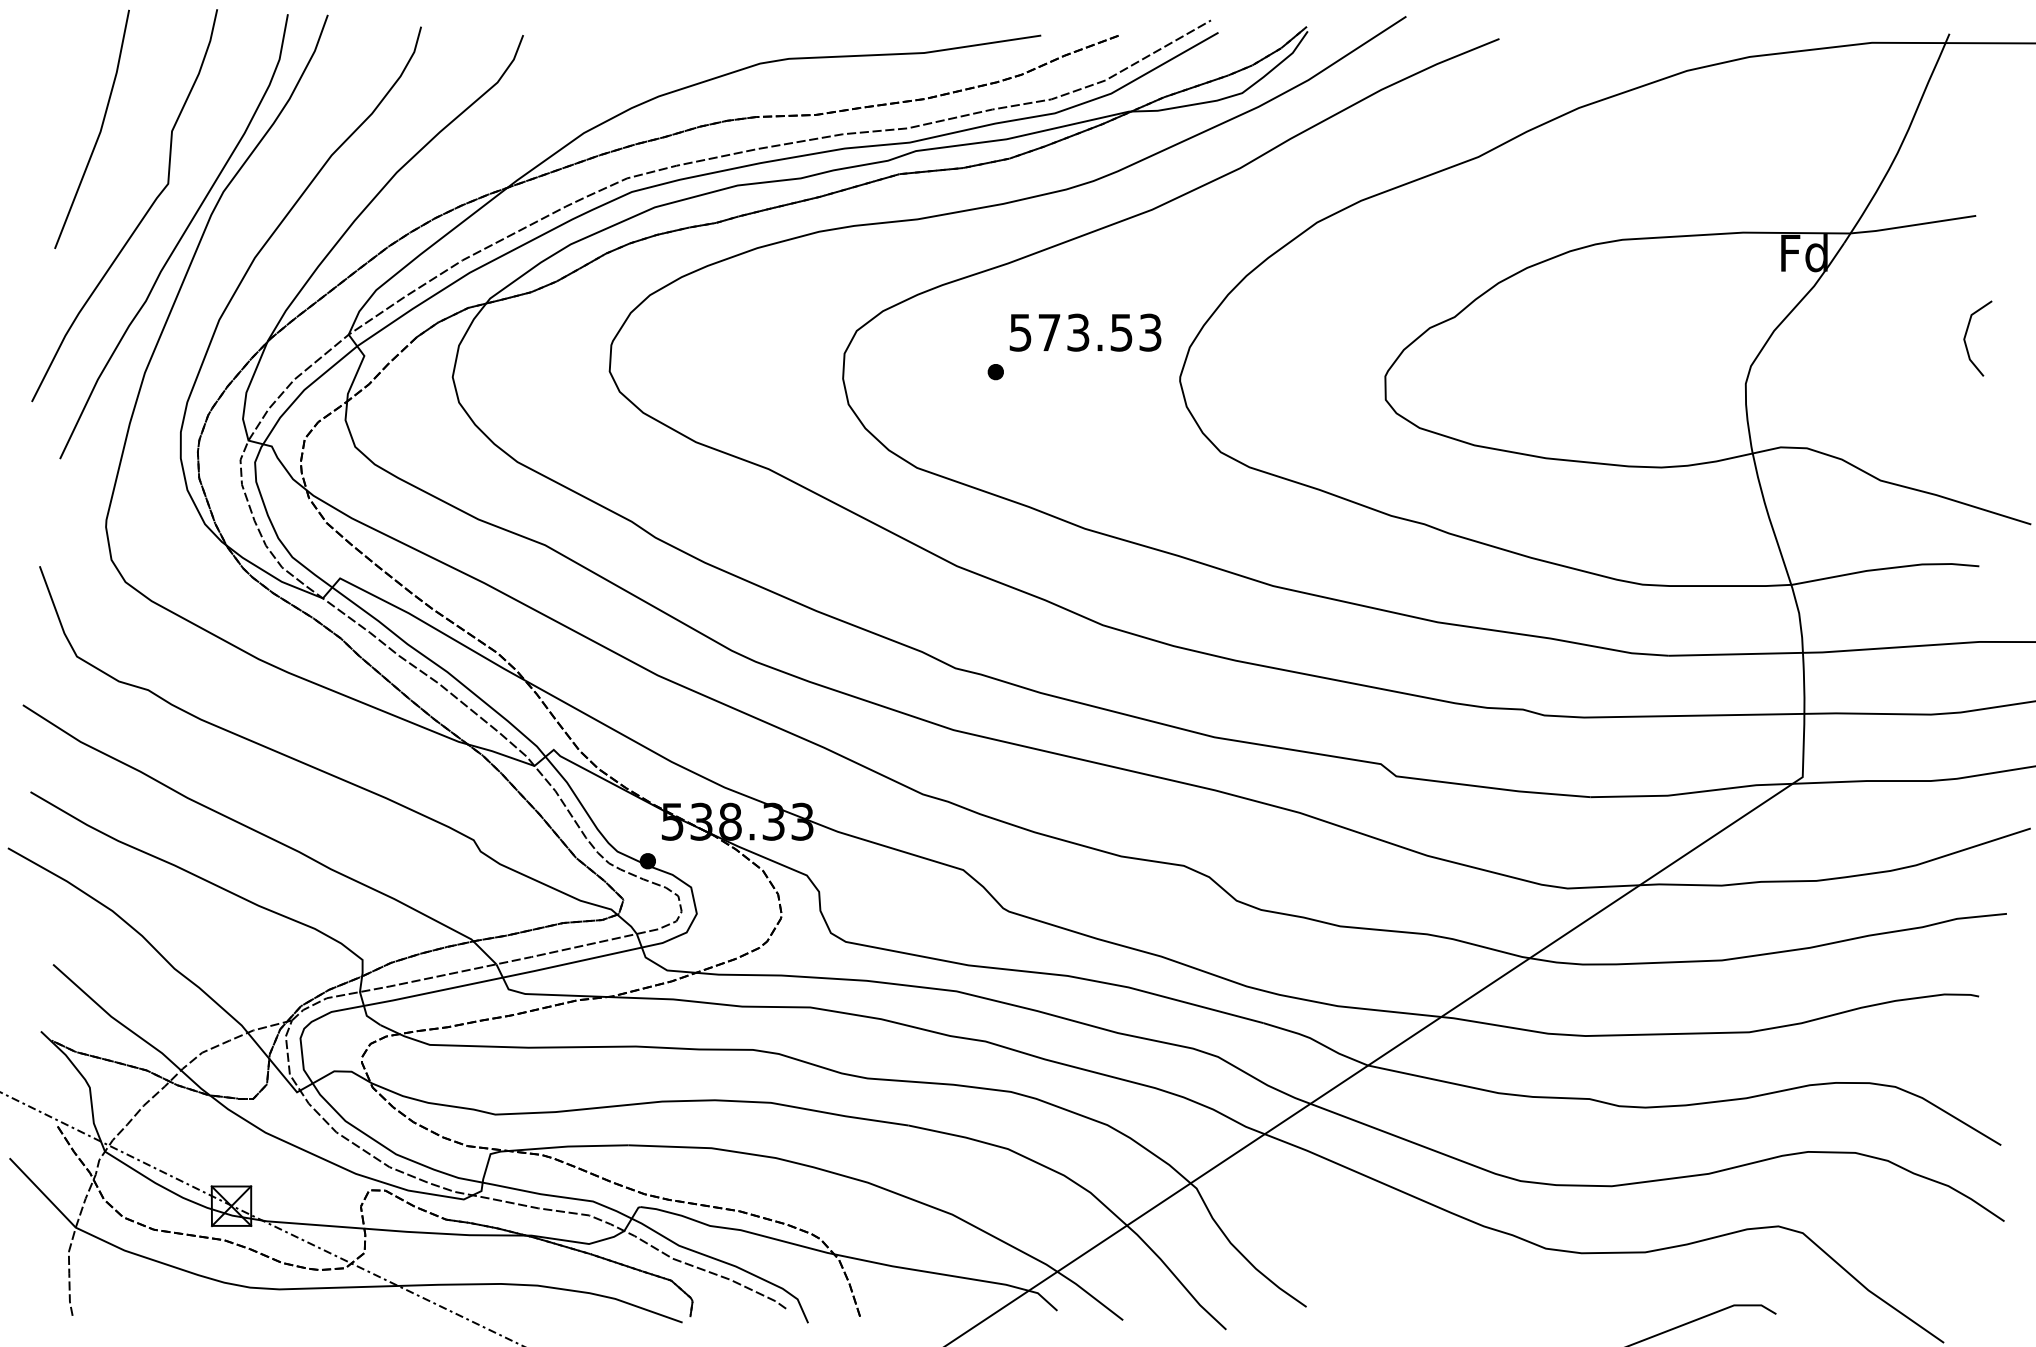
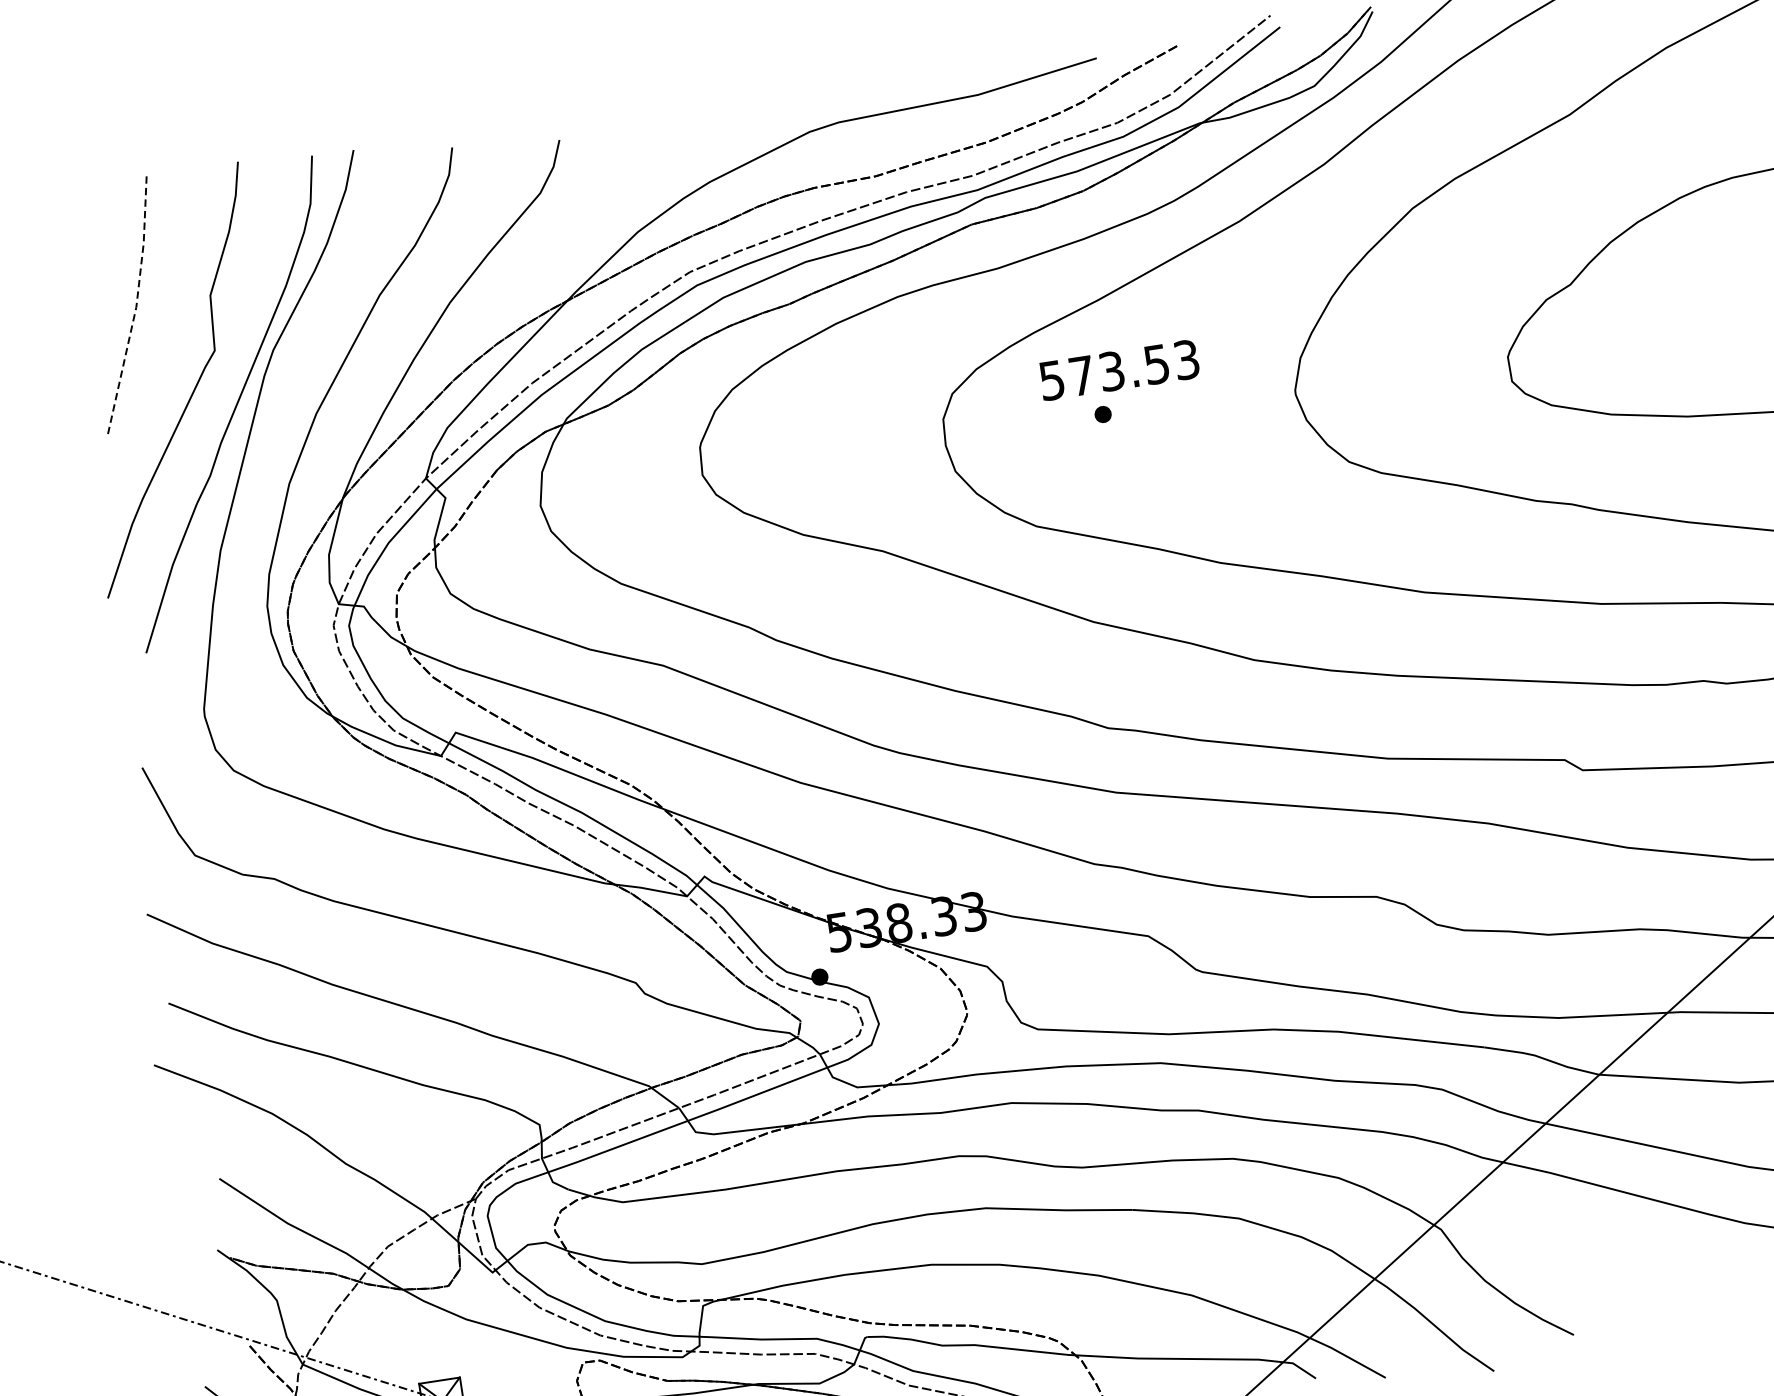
line: (100, 131) -> (136, 307), solid -> dashed
text: (1085, 332) -> (1119, 370), moved

